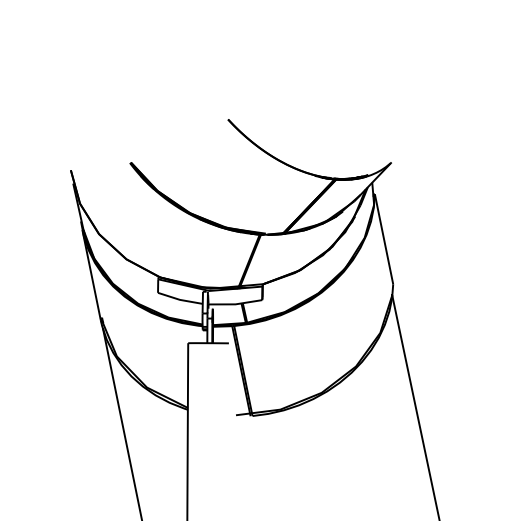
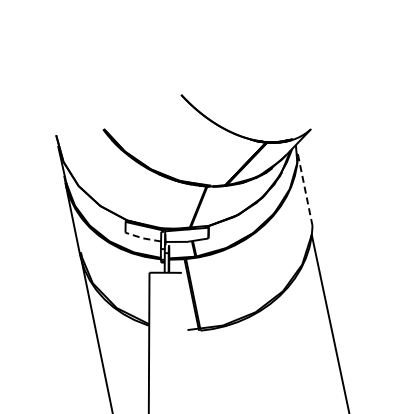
line: (384, 239) -> (305, 190), solid -> dashed
line: (179, 300) -> (142, 238), solid -> dashed

